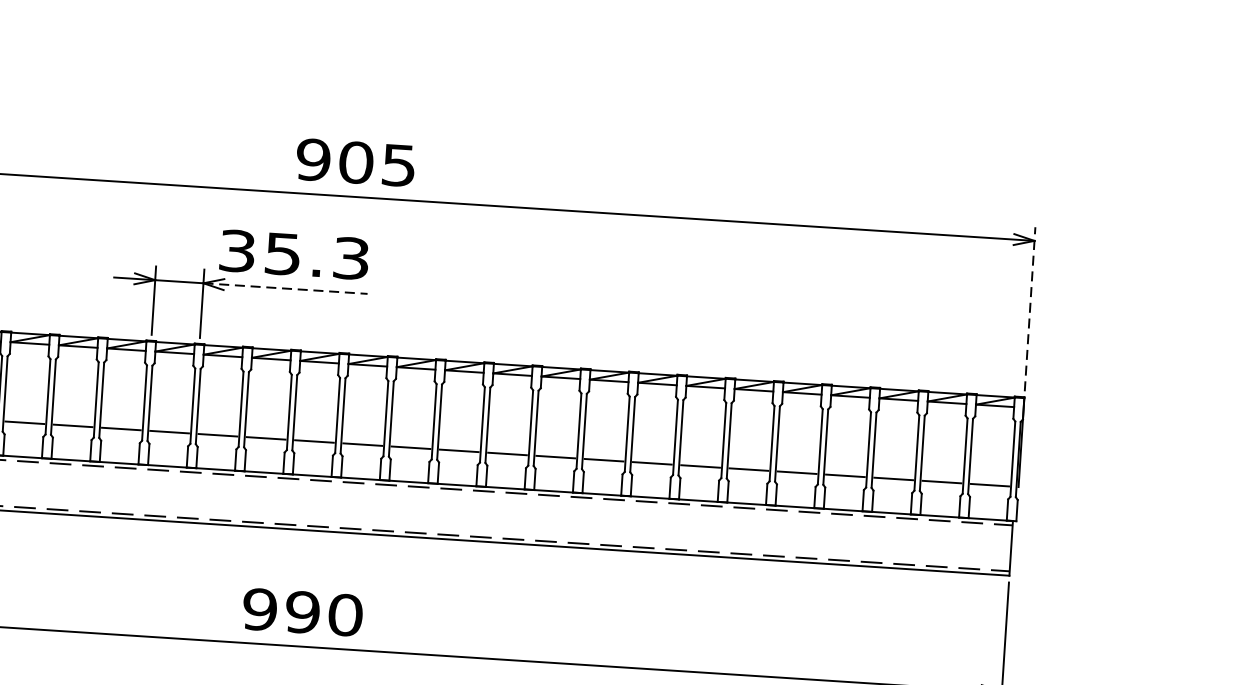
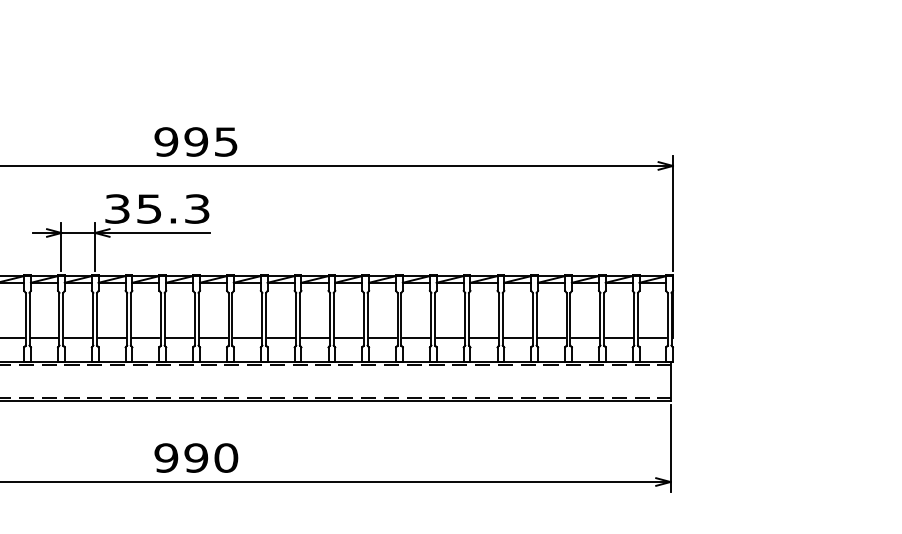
text: (356, 162) -> (196, 141), 905 -> 995
line: (286, 289) -> (153, 233), dashed -> solid
line: (1029, 308) -> (672, 213), dashed -> solid
text: (303, 611) -> (196, 457), moved

